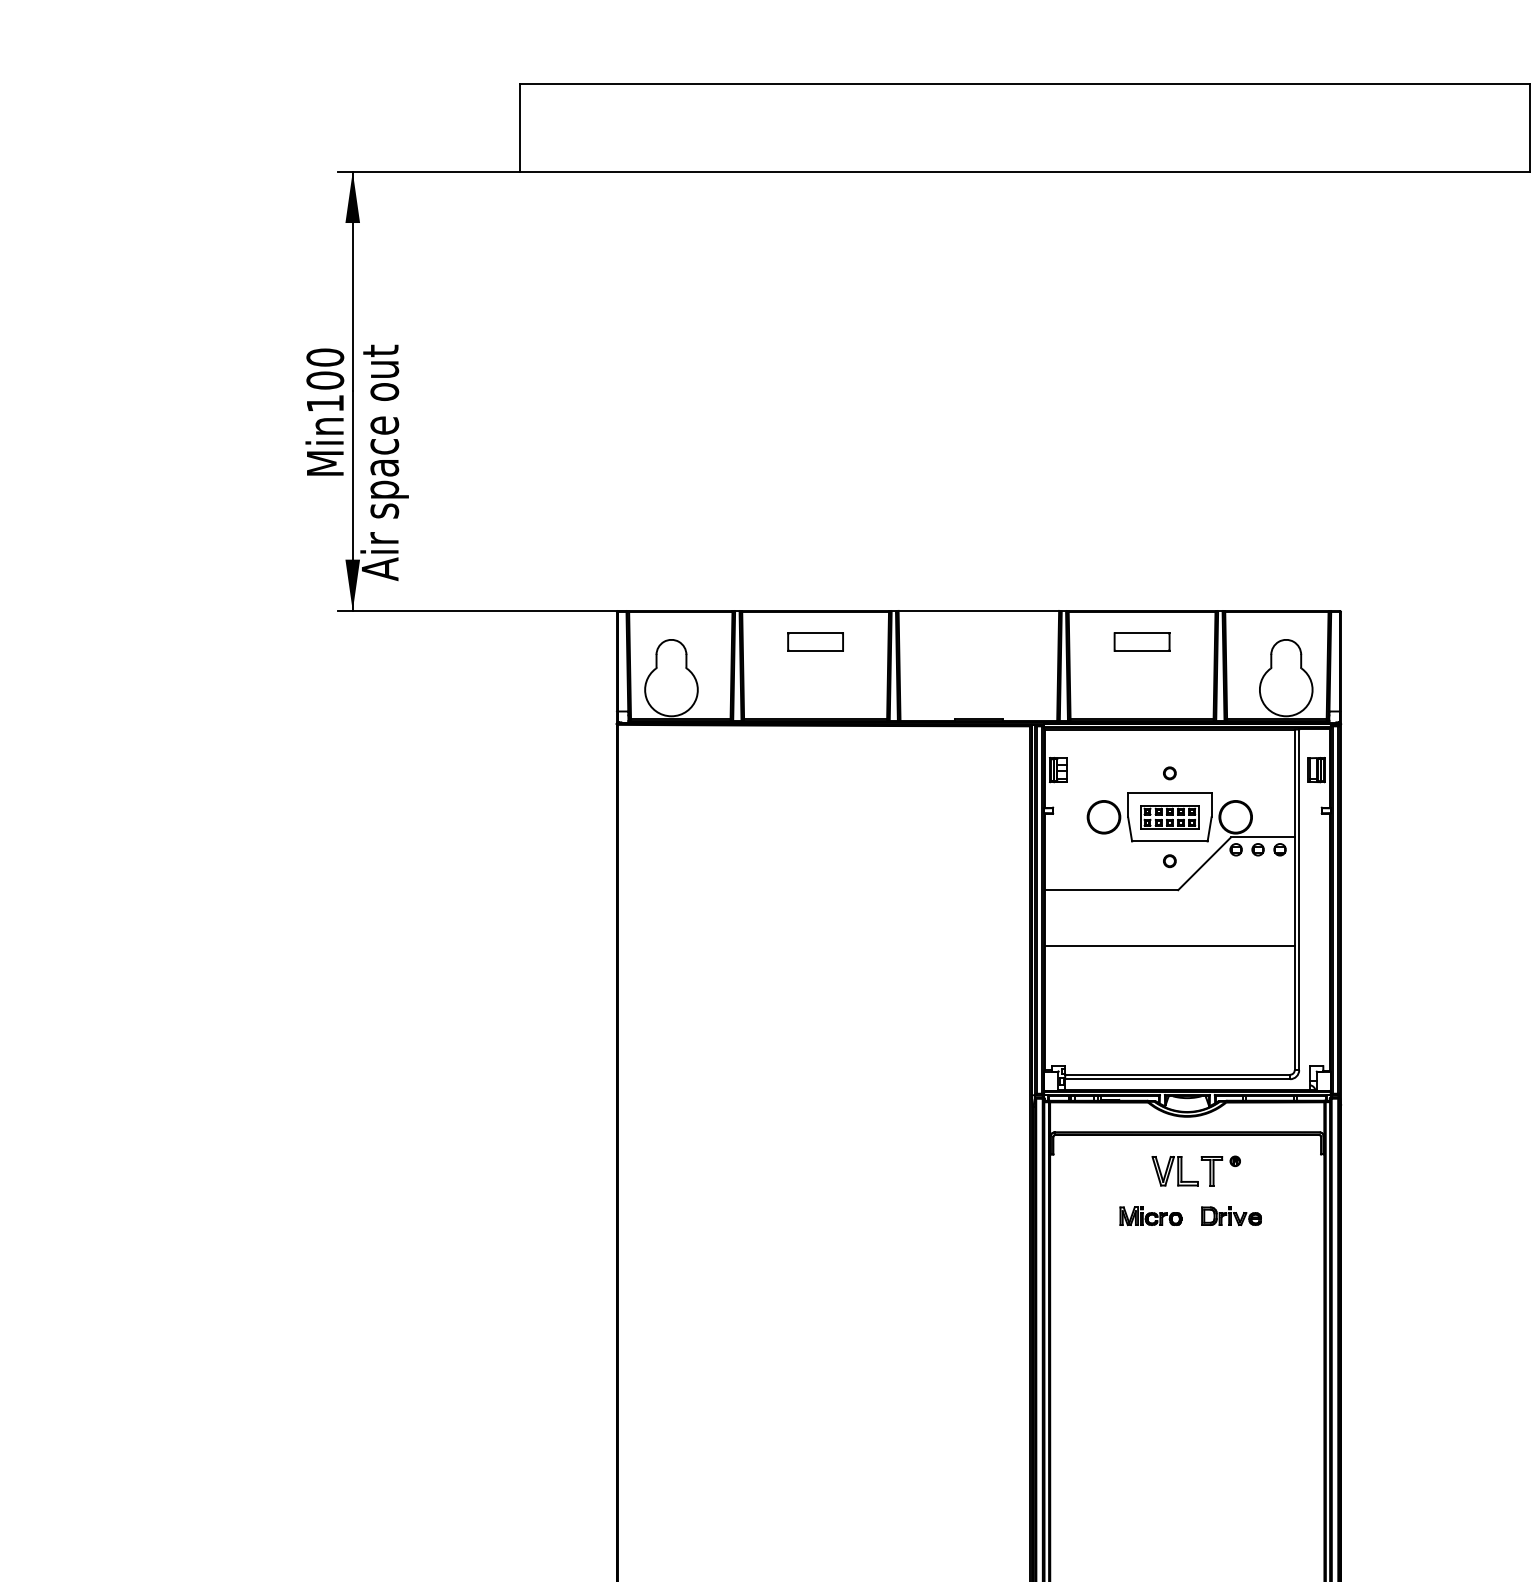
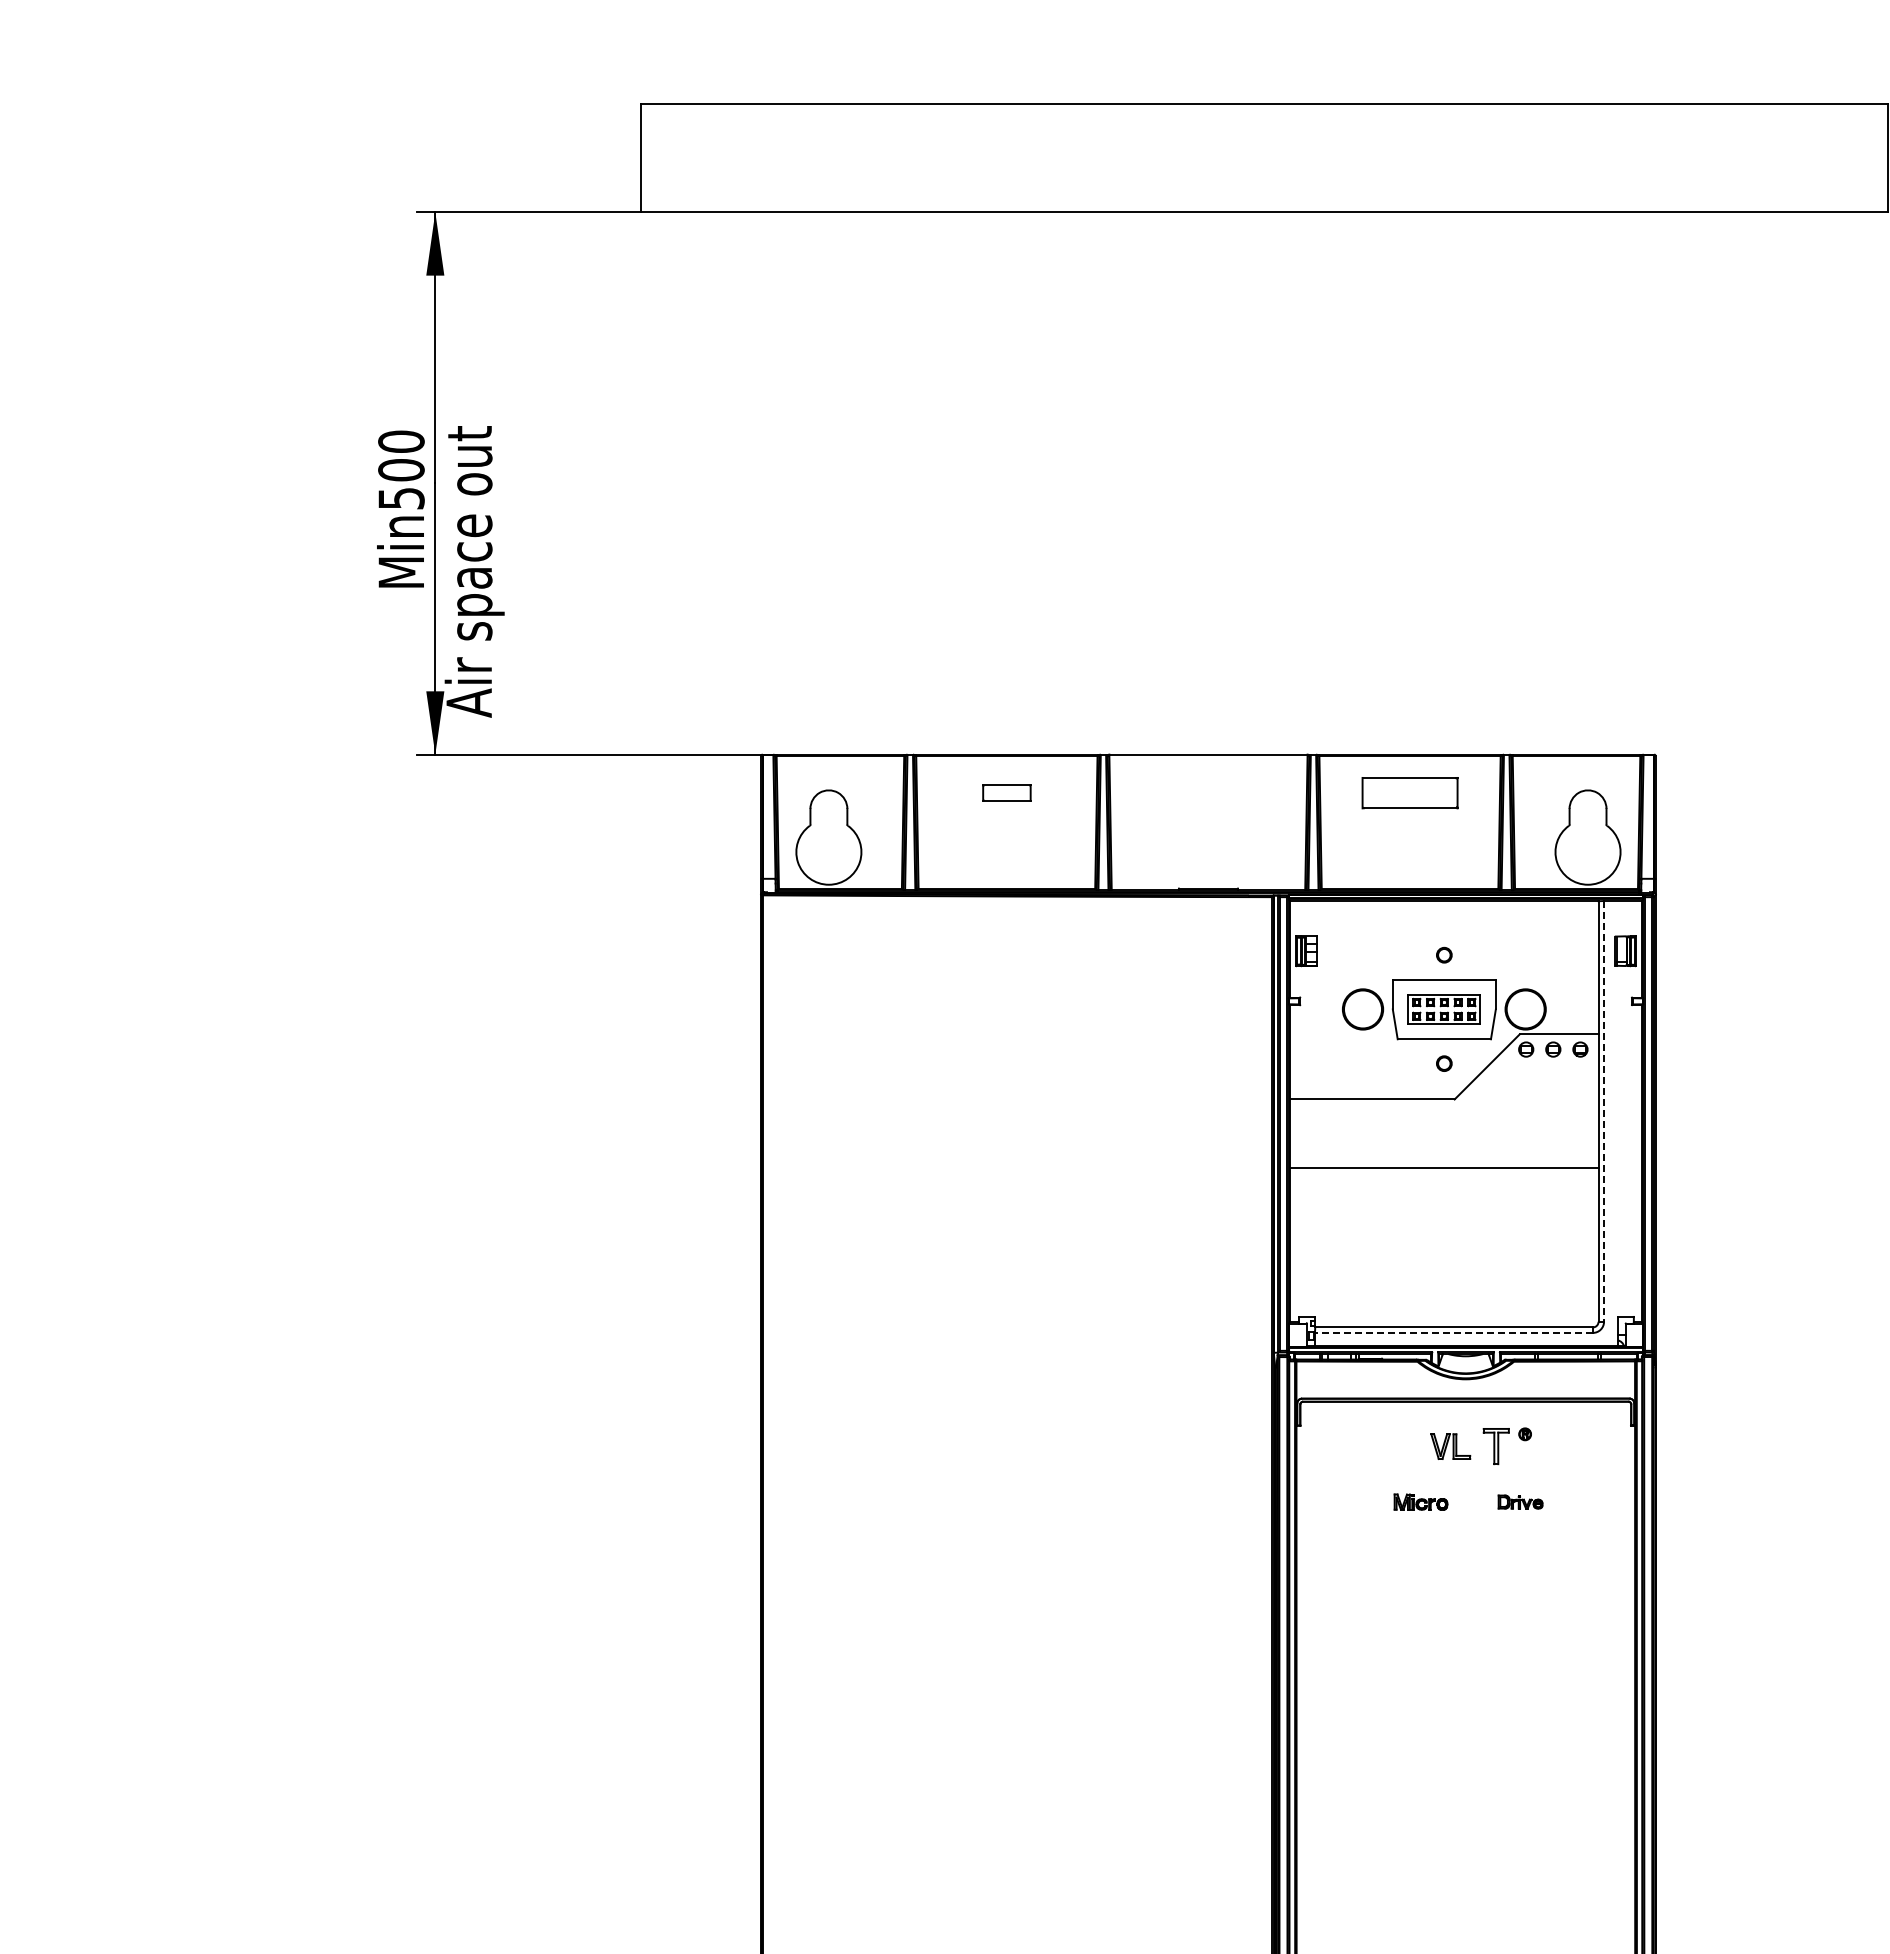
text: (325, 403) -> (401, 498), Min100 -> Min500
part: (815, 641) -> (1006, 792), size x0.7
part: (1141, 641) -> (1409, 792), size x1.4
line: (1299, 899) -> (1604, 1111), solid -> dashed
line: (1177, 1078) -> (1453, 1332), solid -> dashed
part: (1174, 1171) -> (1450, 1446), size x0.7
part: (1150, 1215) -> (1420, 1501), size x0.7
part: (1231, 1215) -> (1520, 1501), size x0.6

